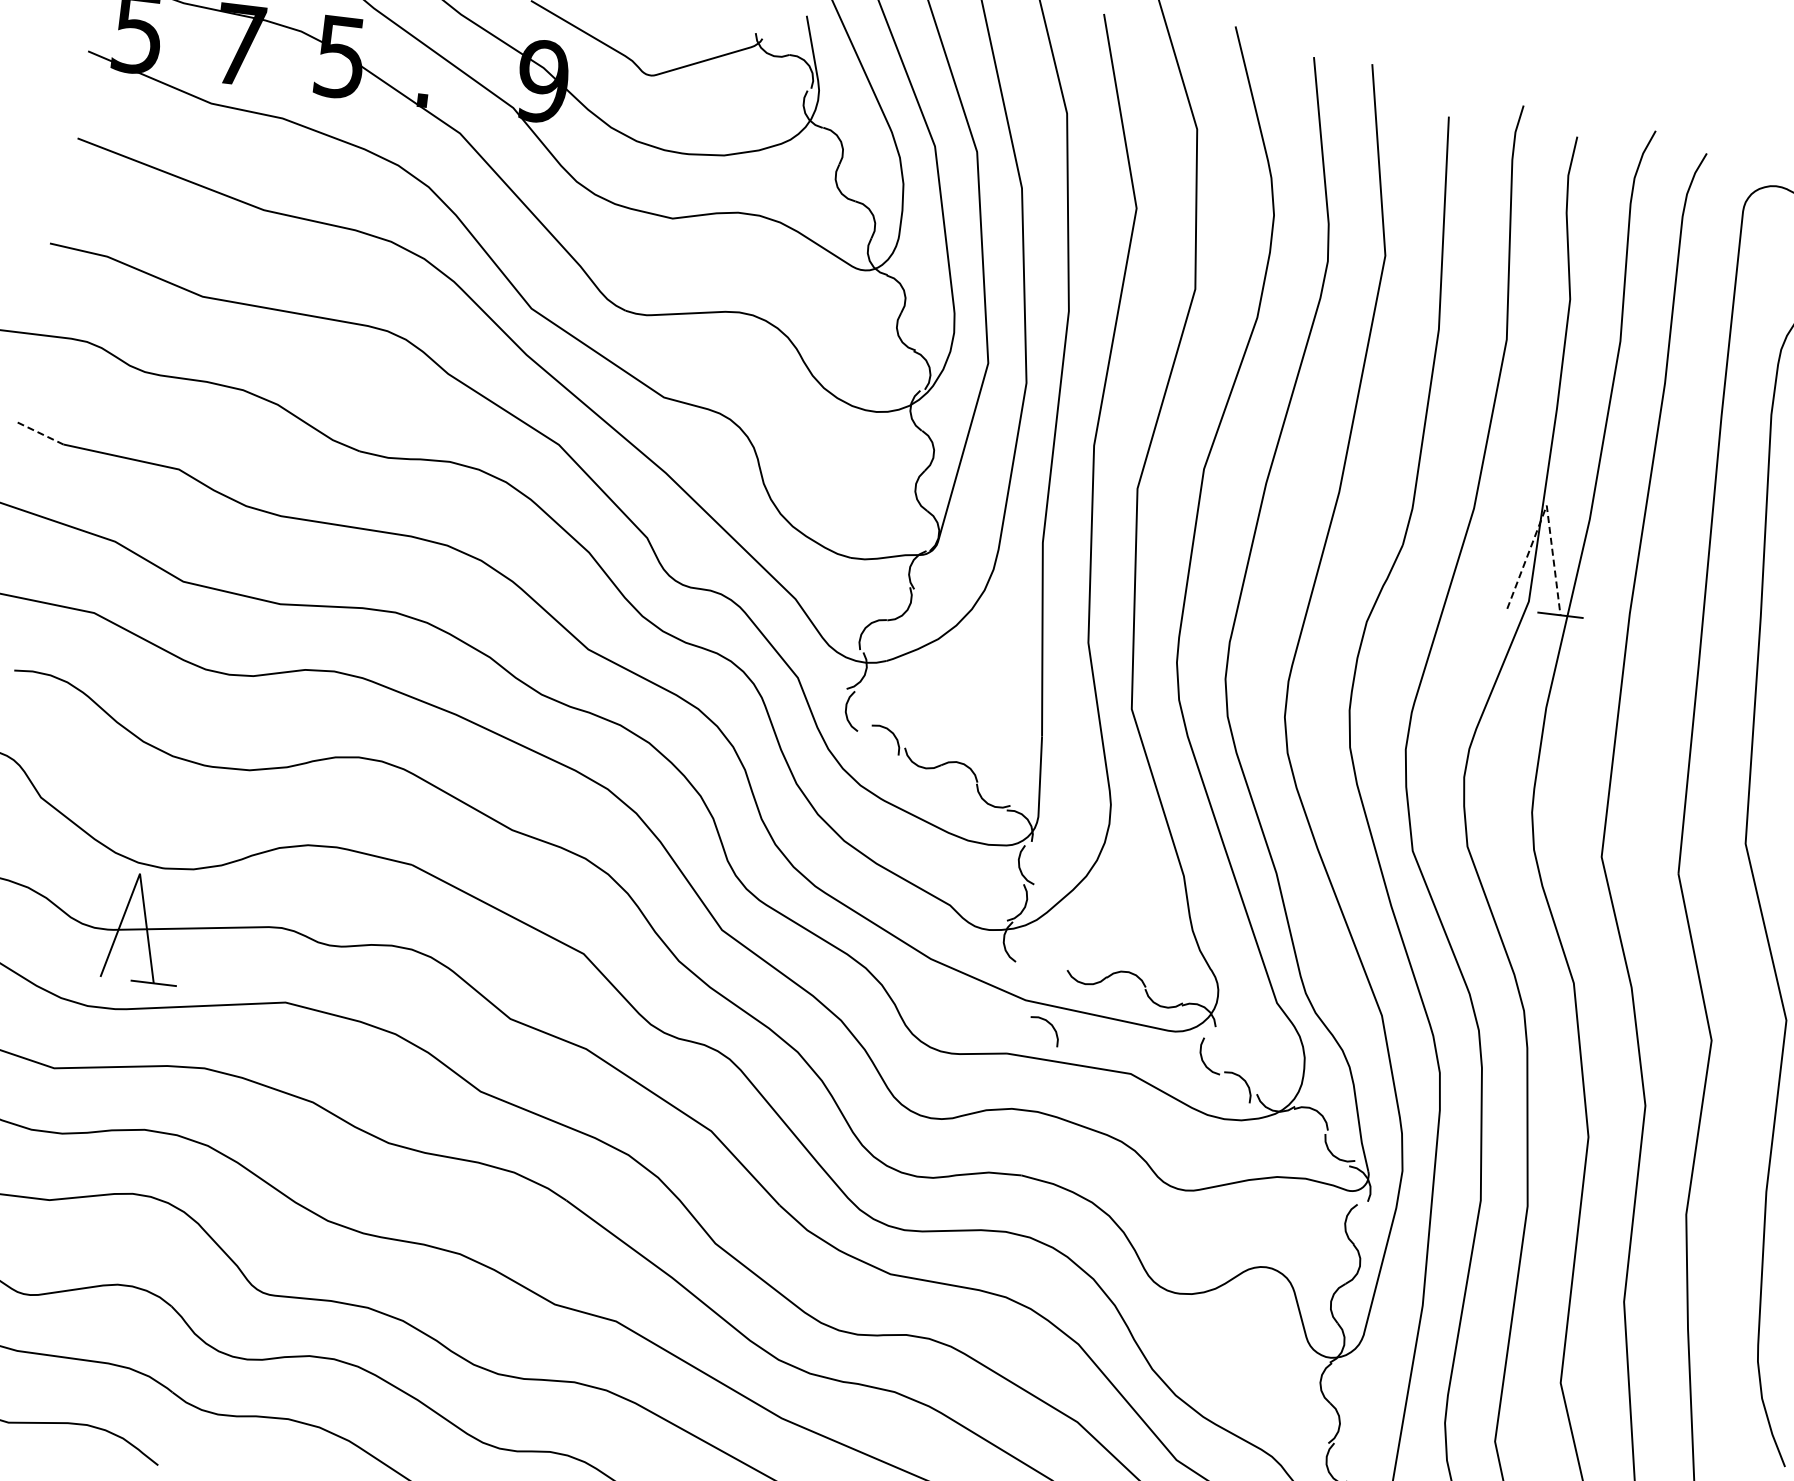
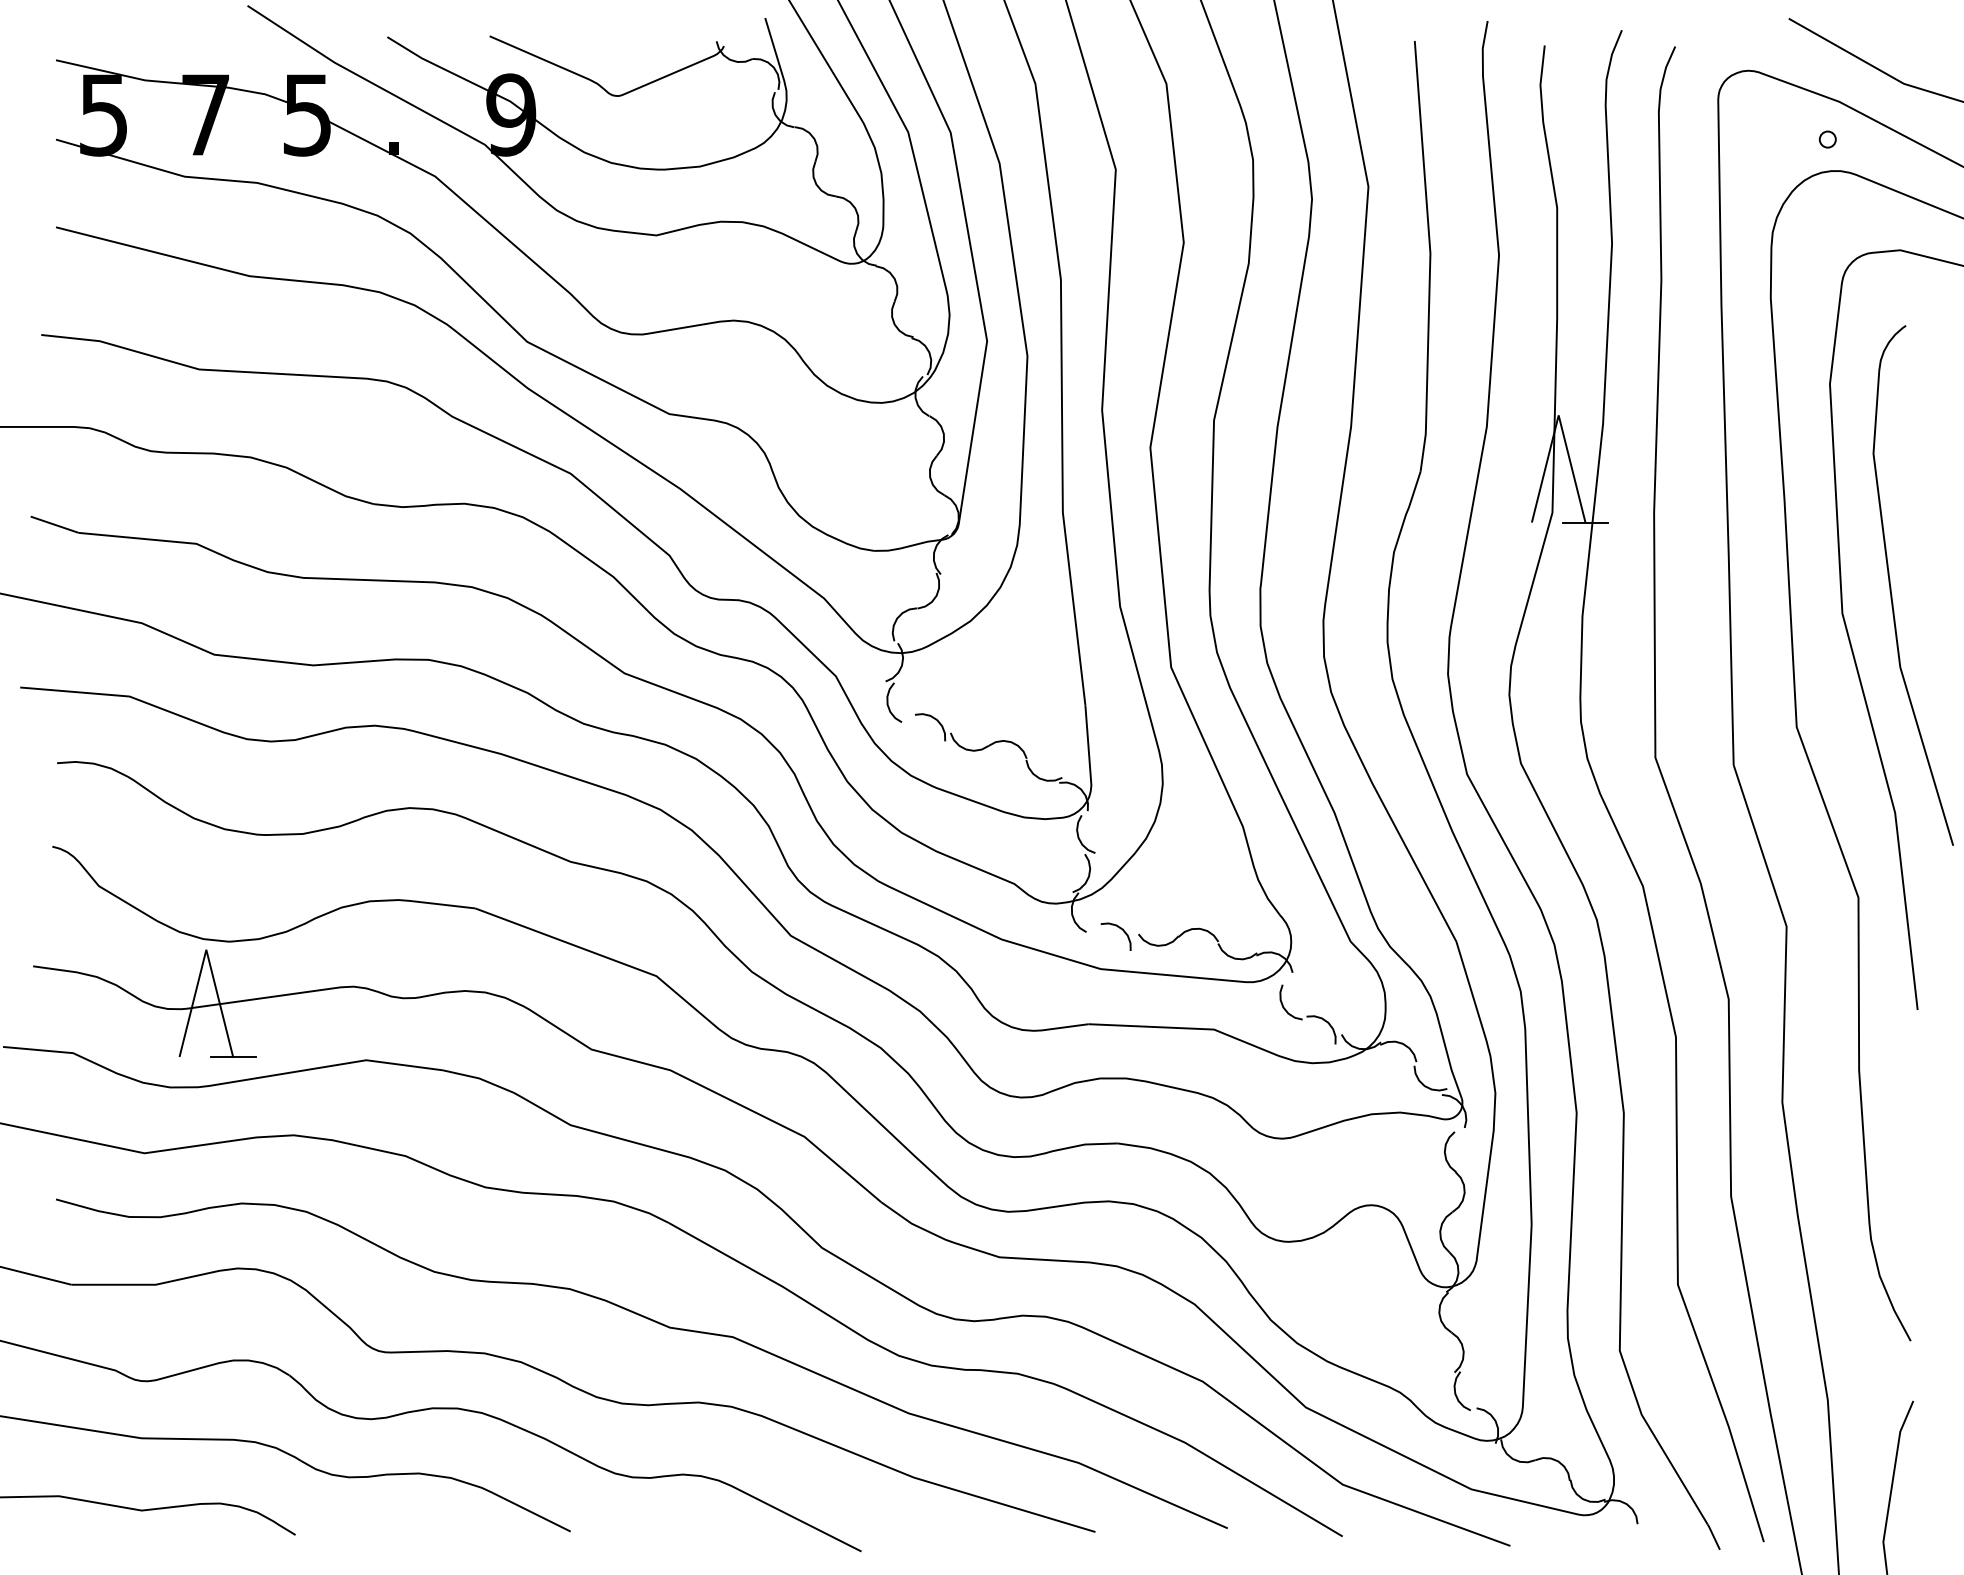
line: (41, 433) -> (55, 524), dashed -> solid
line: (1546, 505) -> (1558, 415), dashed -> solid
curve: (1049, 1024) -> (1120, 929), moved

